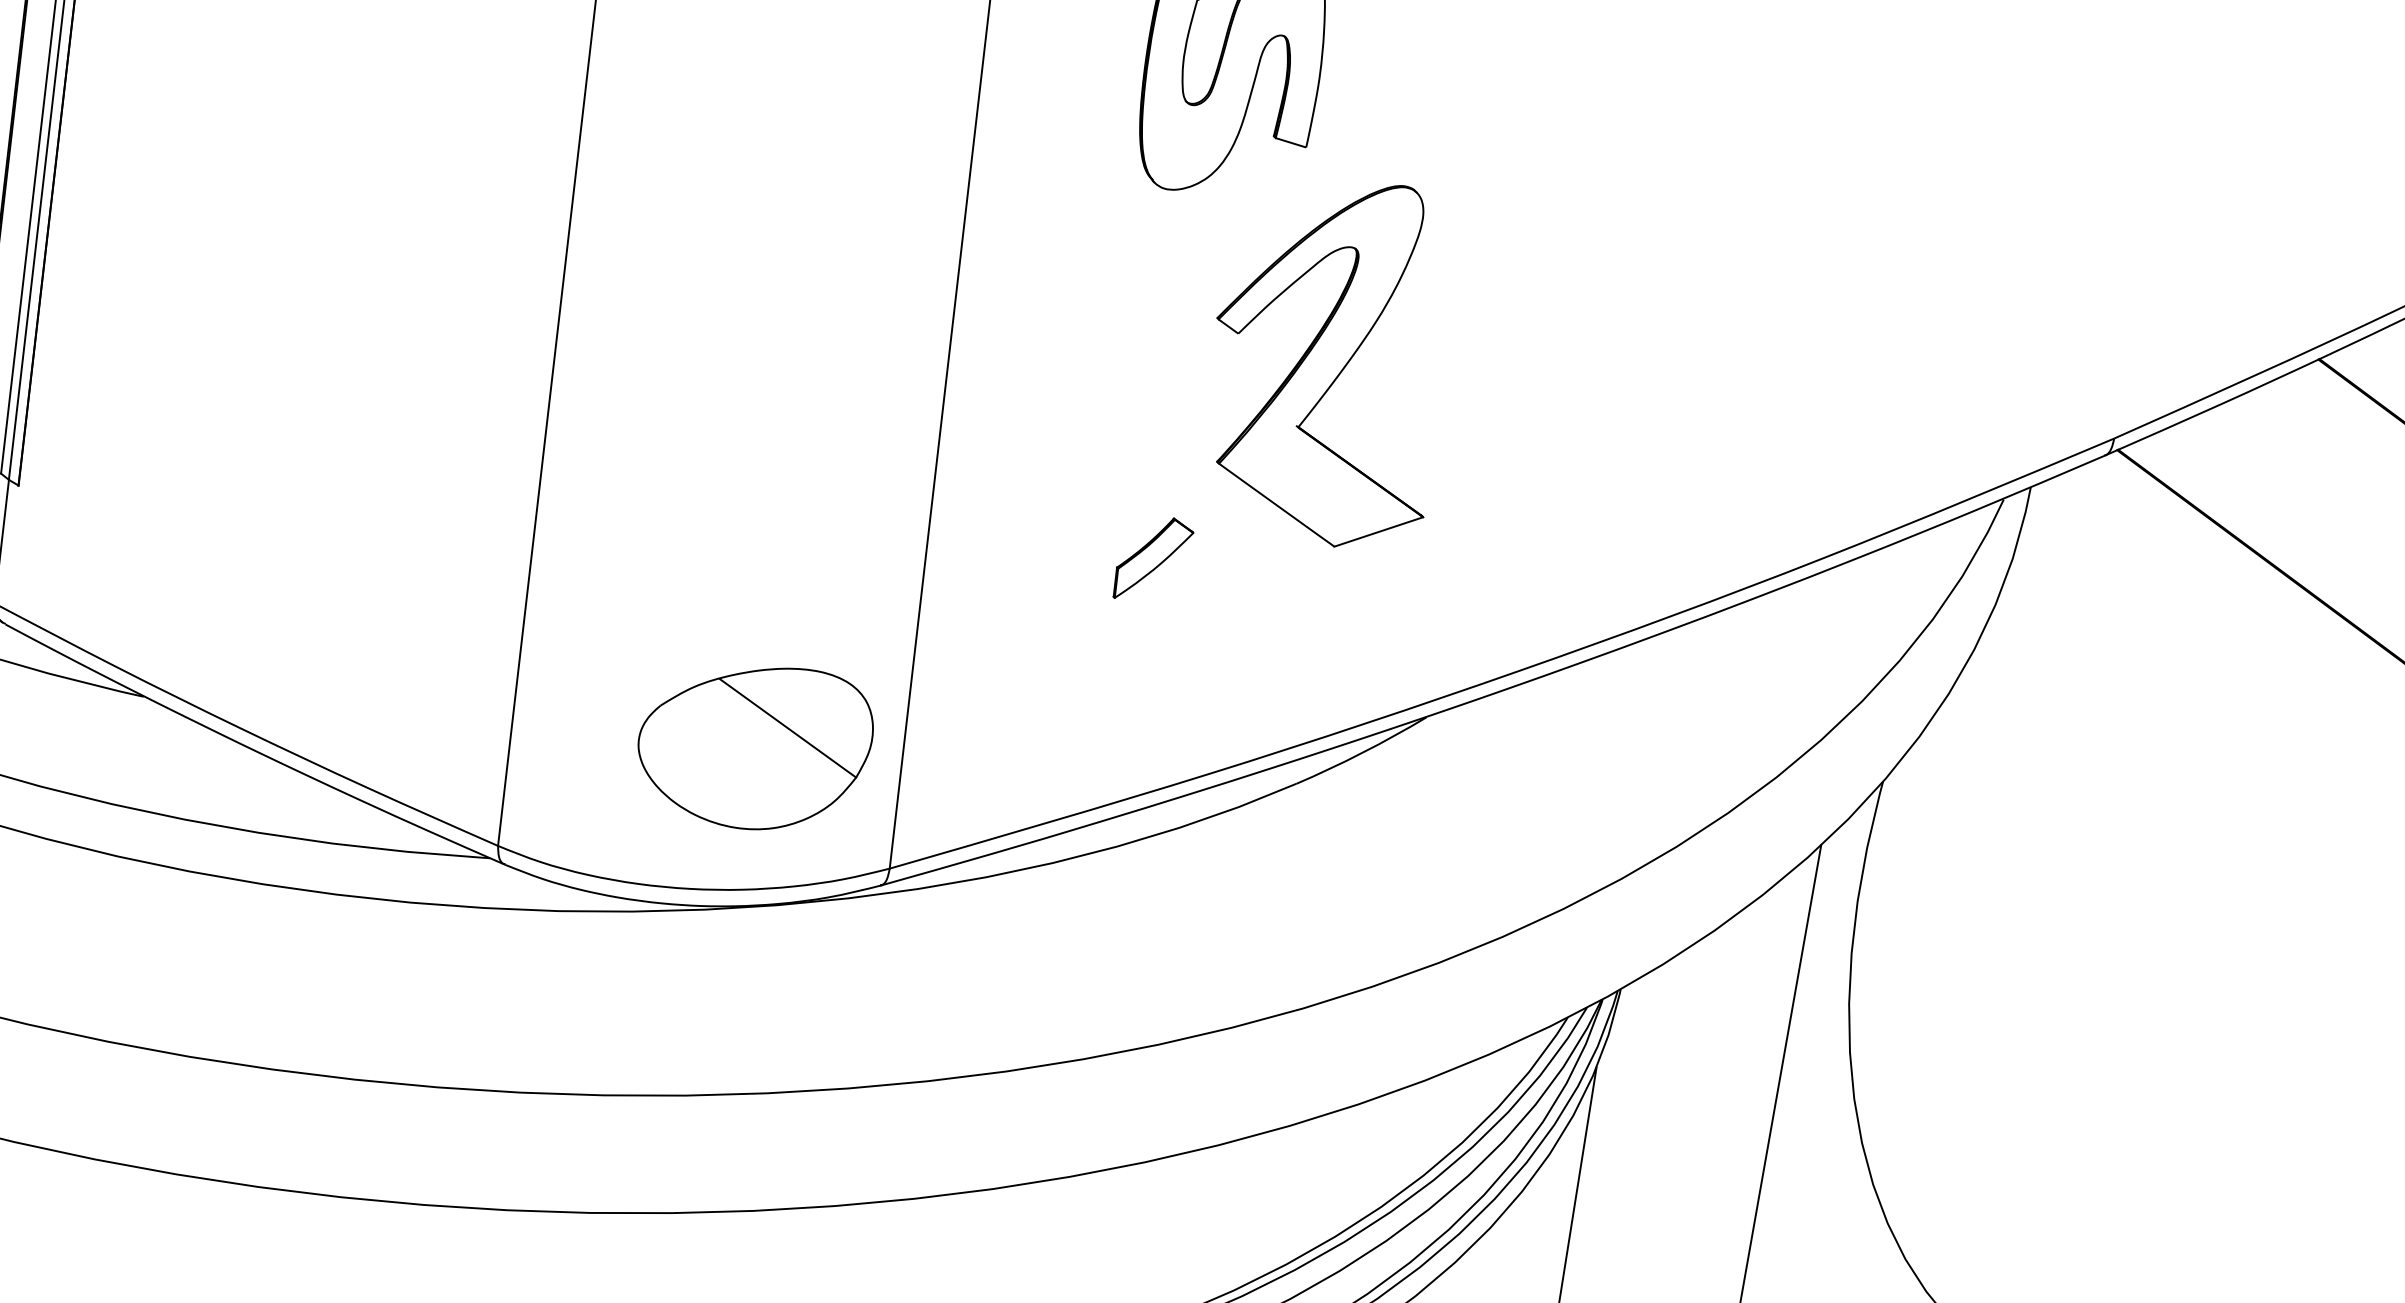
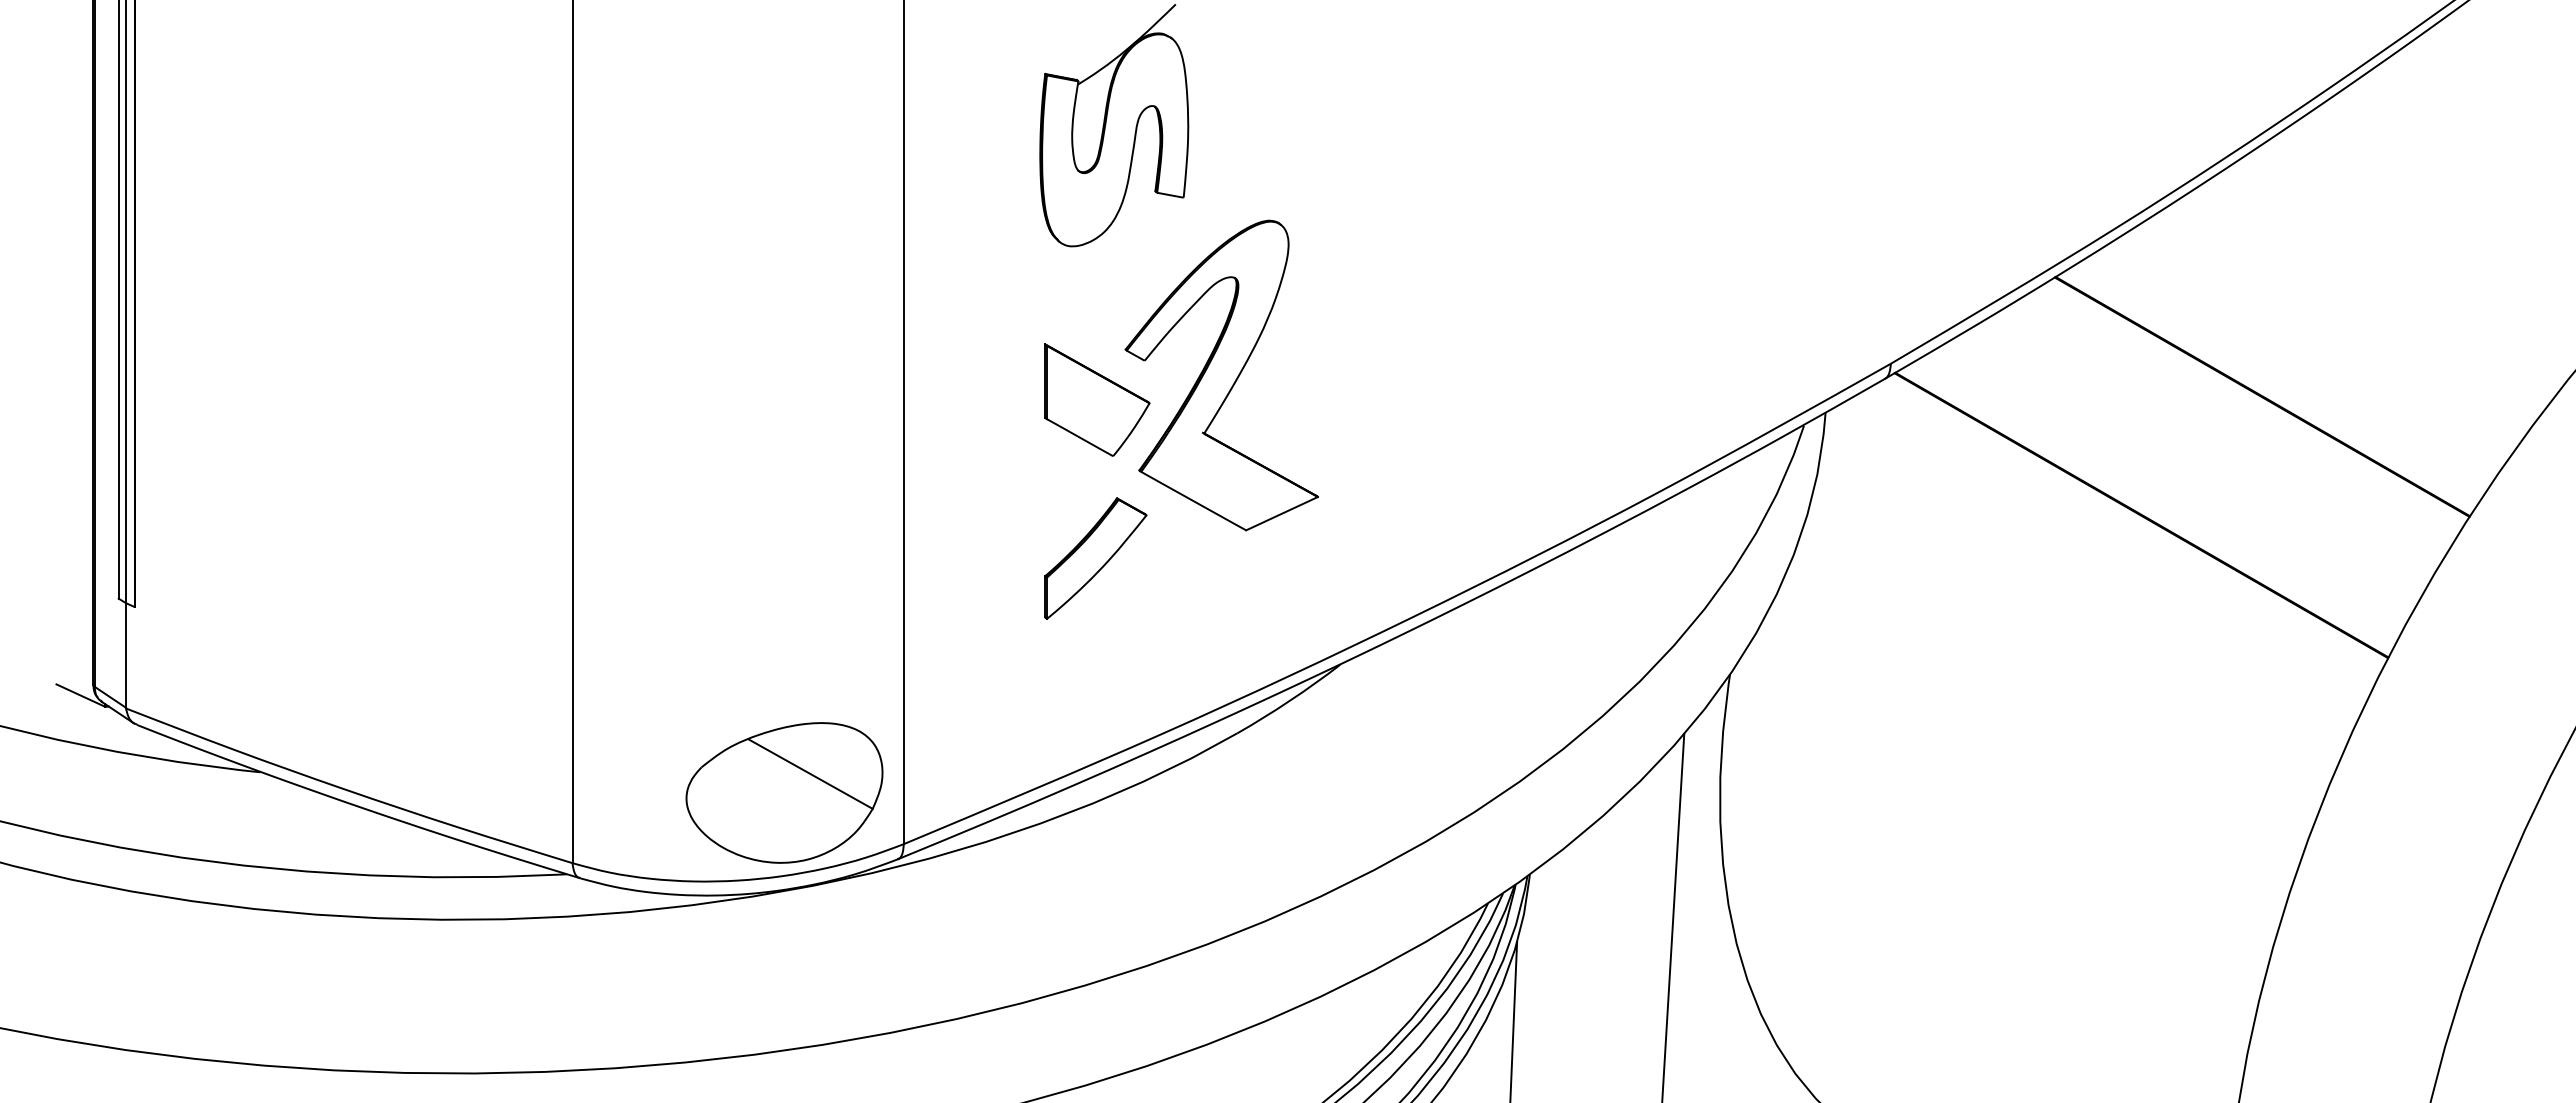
part: (1177, 372) -> (1097, 399), added
part: (1153, 559) -> (1095, 558), size x1.67
part: (754, 746) -> (784, 792), moved

